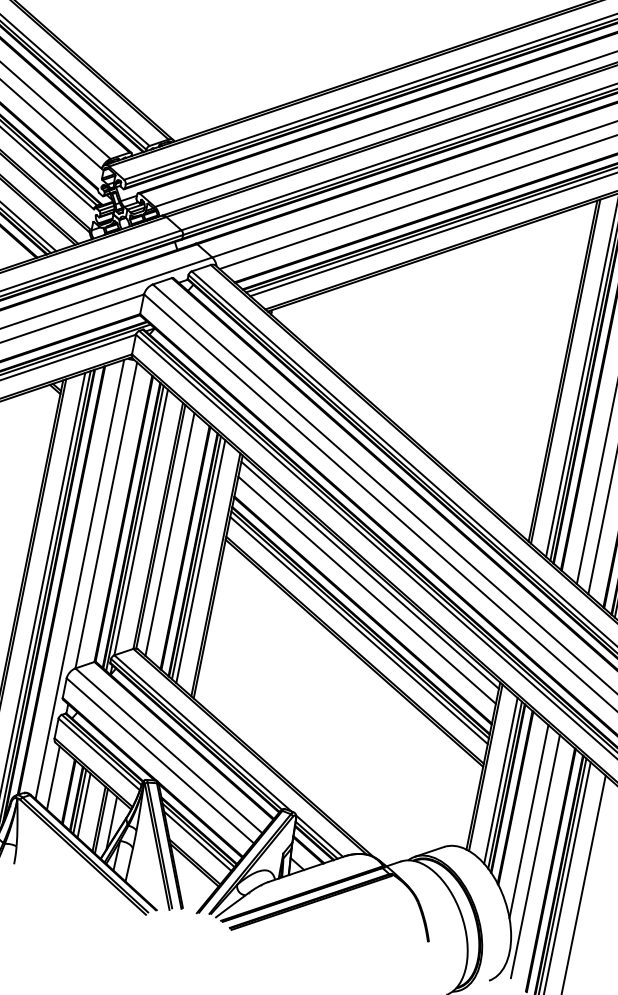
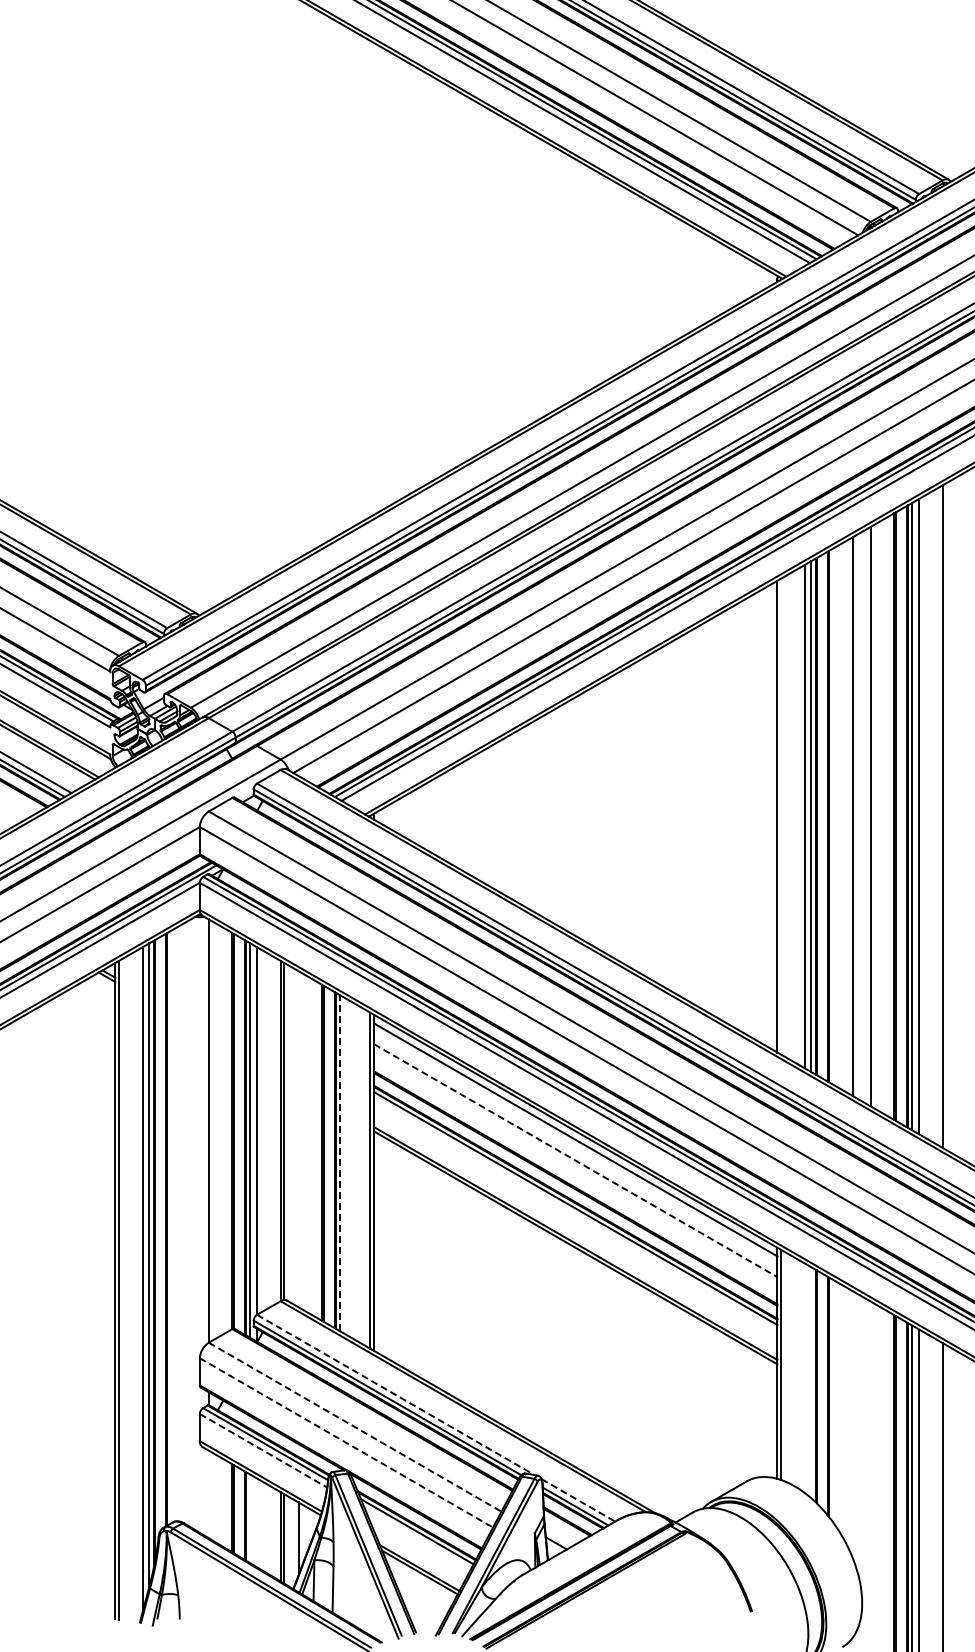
line: (566, 371) -> (781, 816), removed
line: (169, 534) -> (298, 1139), removed
line: (196, 557) -> (340, 1162), solid -> dashed
line: (200, 561) -> (346, 1167), removed
line: (79, 579) -> (190, 1223), removed
line: (367, 590) -> (575, 1160), solid -> dashed
line: (358, 629) -> (575, 1215), removed
line: (203, 733) -> (396, 1395), solid -> dashed
line: (169, 751) -> (355, 1427), solid -> dashed
line: (99, 754) -> (263, 1450), solid -> dashed
line: (160, 761) -> (346, 1443), solid -> dashed
line: (53, 778) -> (208, 1494), removed
line: (500, 780) -> (804, 1377), removed
line: (505, 784) -> (811, 1382), removed
line: (79, 801) -> (250, 1518), removed
line: (84, 805) -> (257, 1522), removed
line: (528, 821) -> (852, 1424), removed
line: (319, 836) -> (578, 1500), solid -> dashed
line: (197, 841) -> (417, 1539), removed
line: (535, 856) -> (870, 1469), removed

